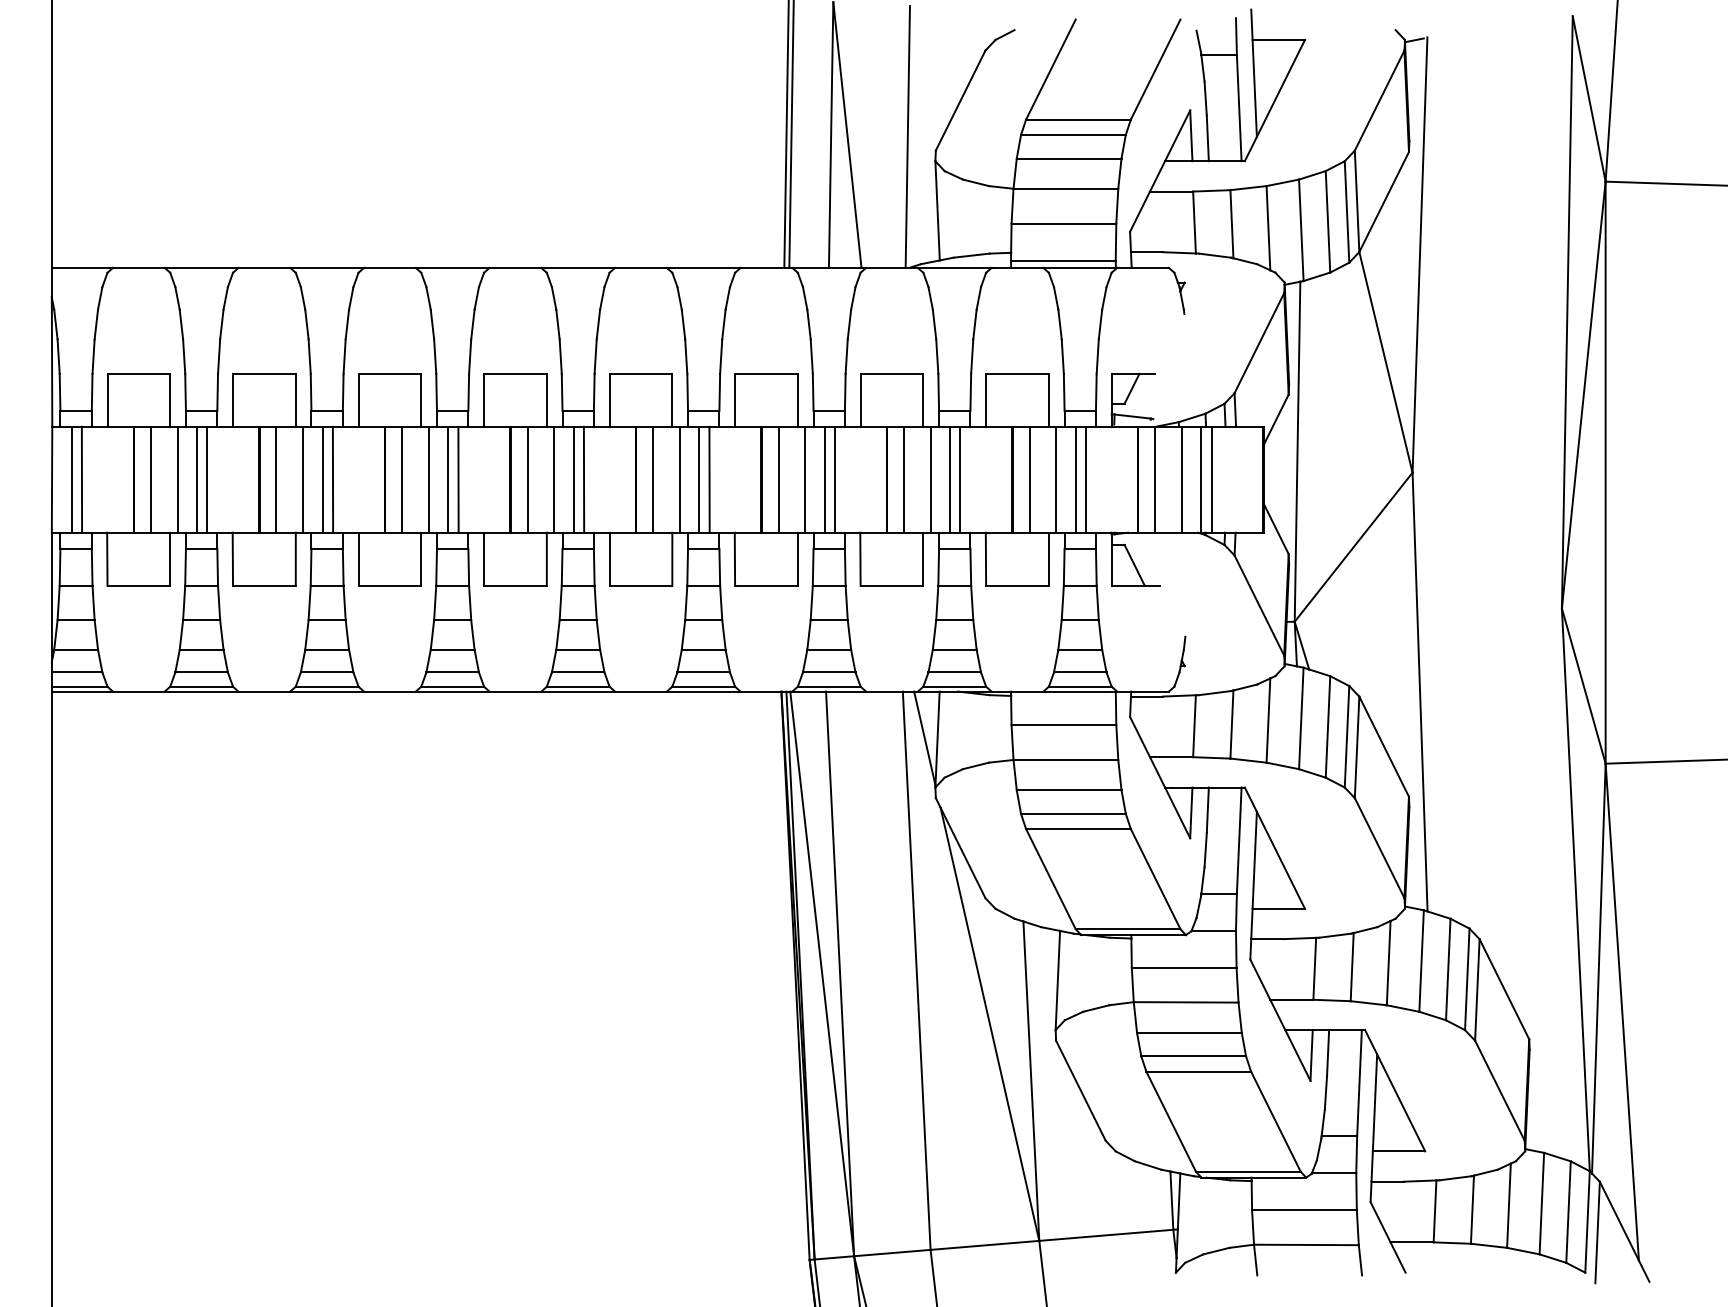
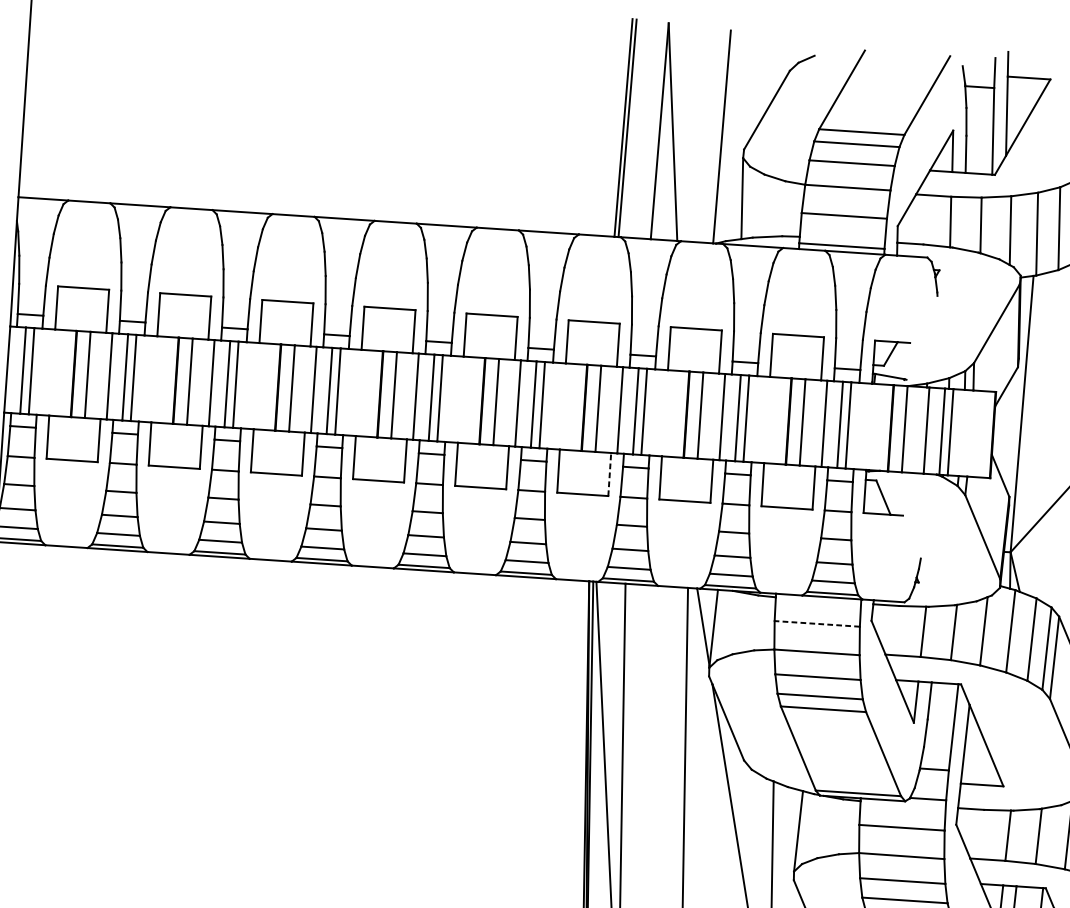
line: (797, 558) -> (609, 473), solid -> dashed
line: (1063, 725) -> (816, 624), solid -> dashed

